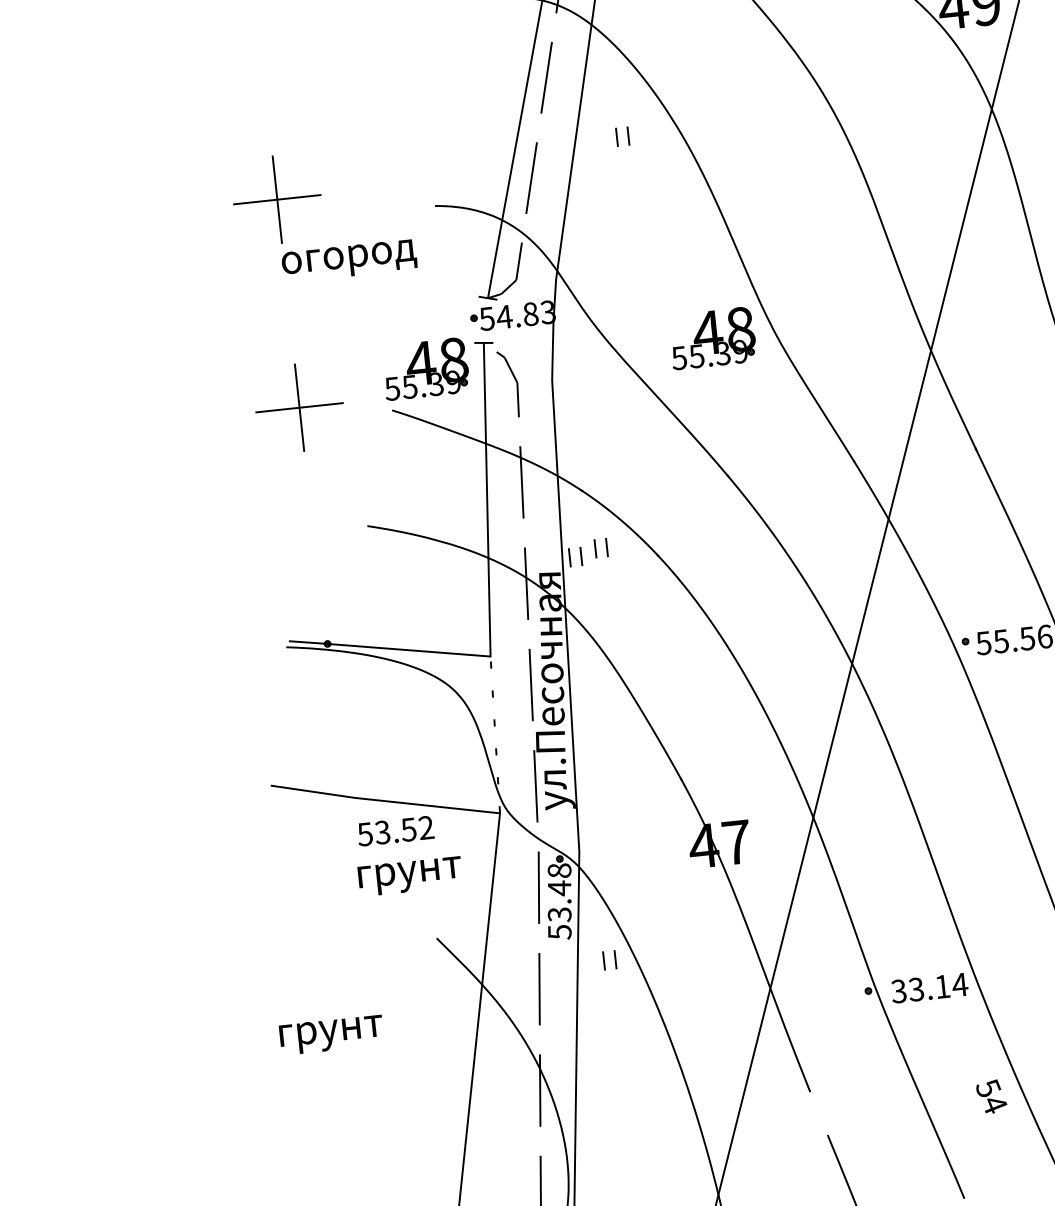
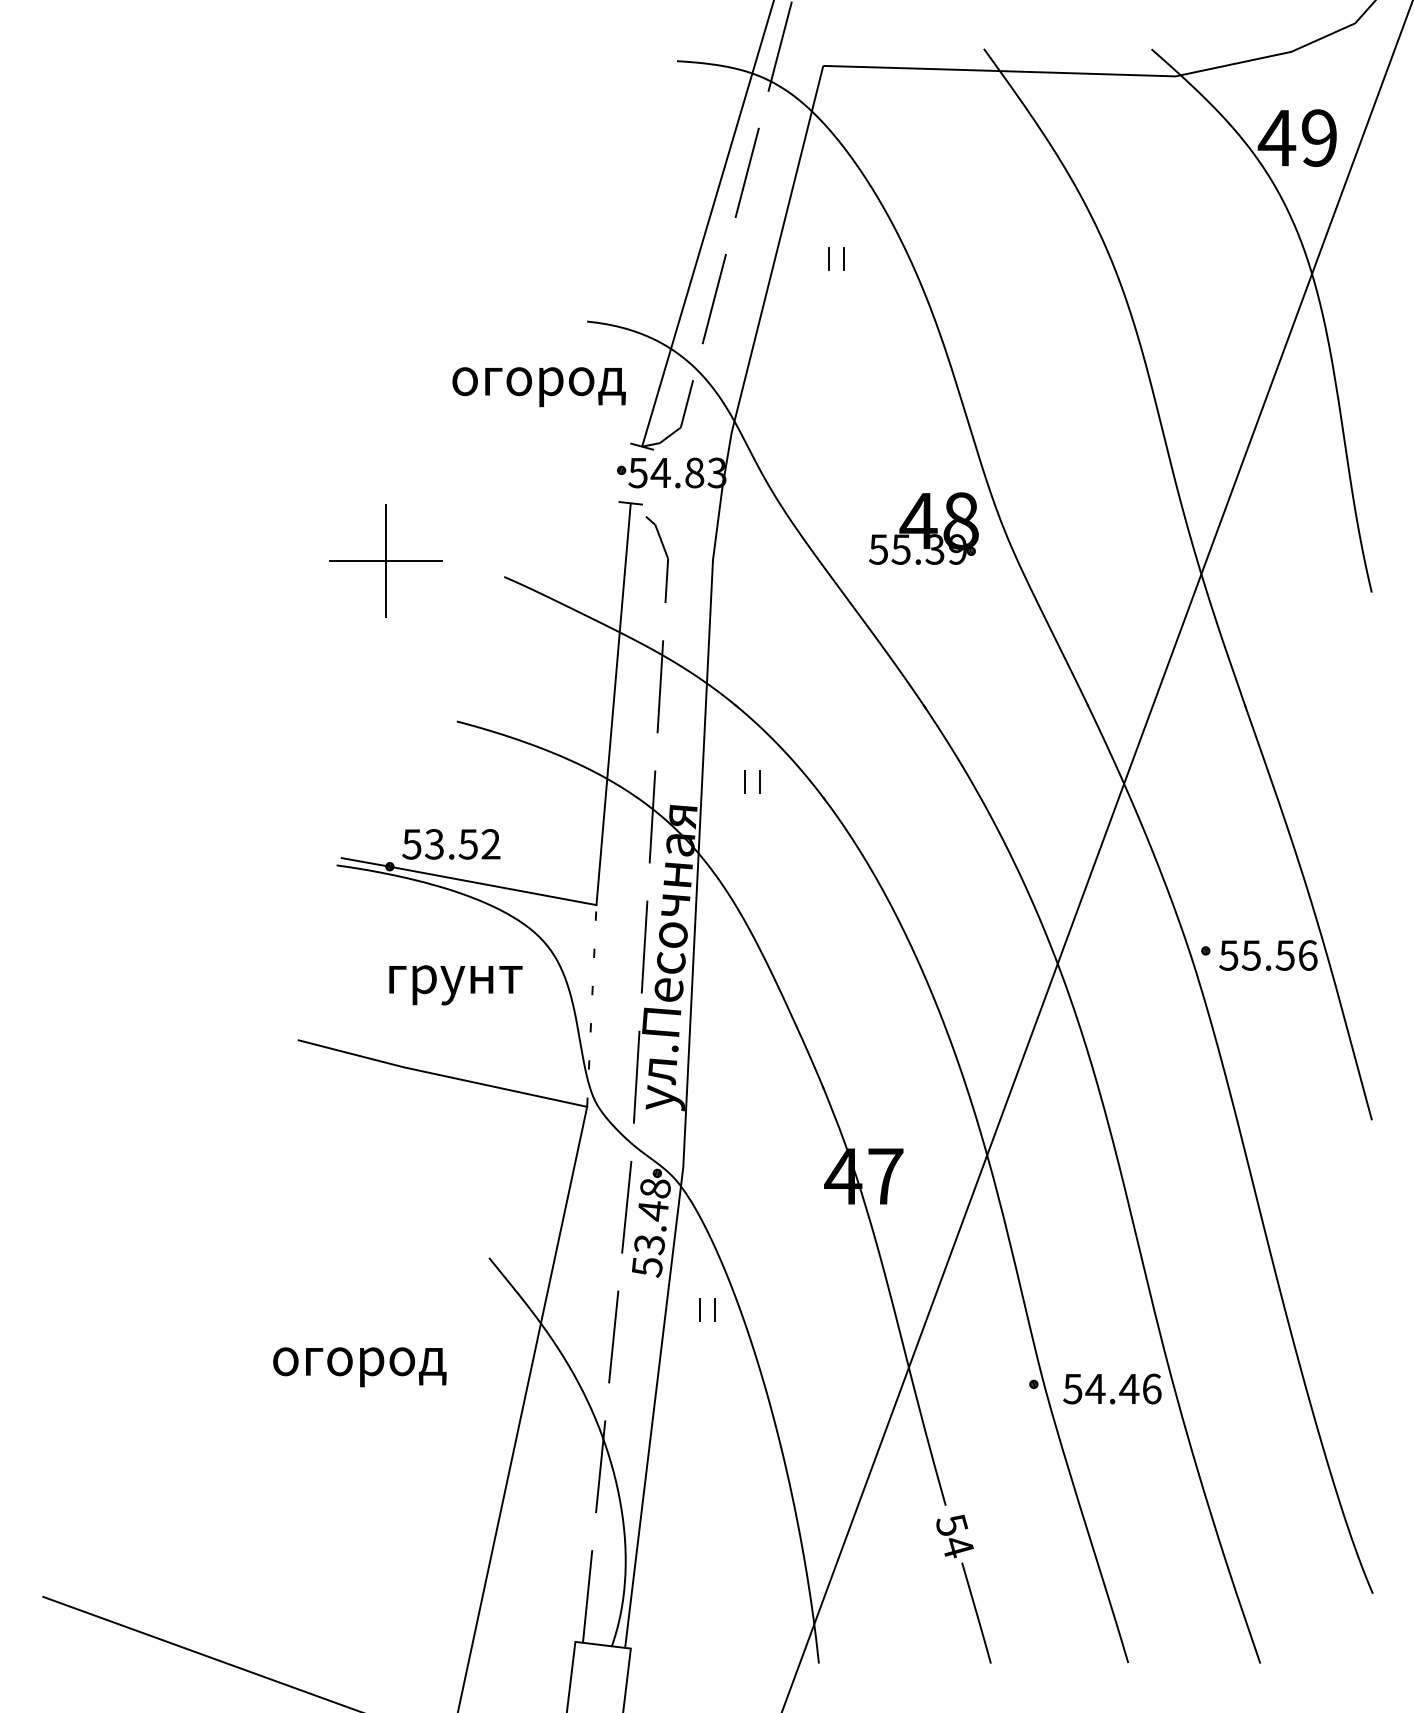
part: (276, 199) -> (385, 291), removed
text: (348, 261) -> (538, 387), moved
part: (425, 368) -> (552, 528), removed
part: (569, 557) -> (711, 789), removed
text: (395, 831) -> (451, 844), moved
text: (410, 876) -> (455, 985), moved
text: (930, 987) -> (1113, 1388), 33.14 -> 54.46
text: (345, 1033) -> (359, 1367), грунт -> огород
text: (991, 1096) -> (954, 1536), moved

